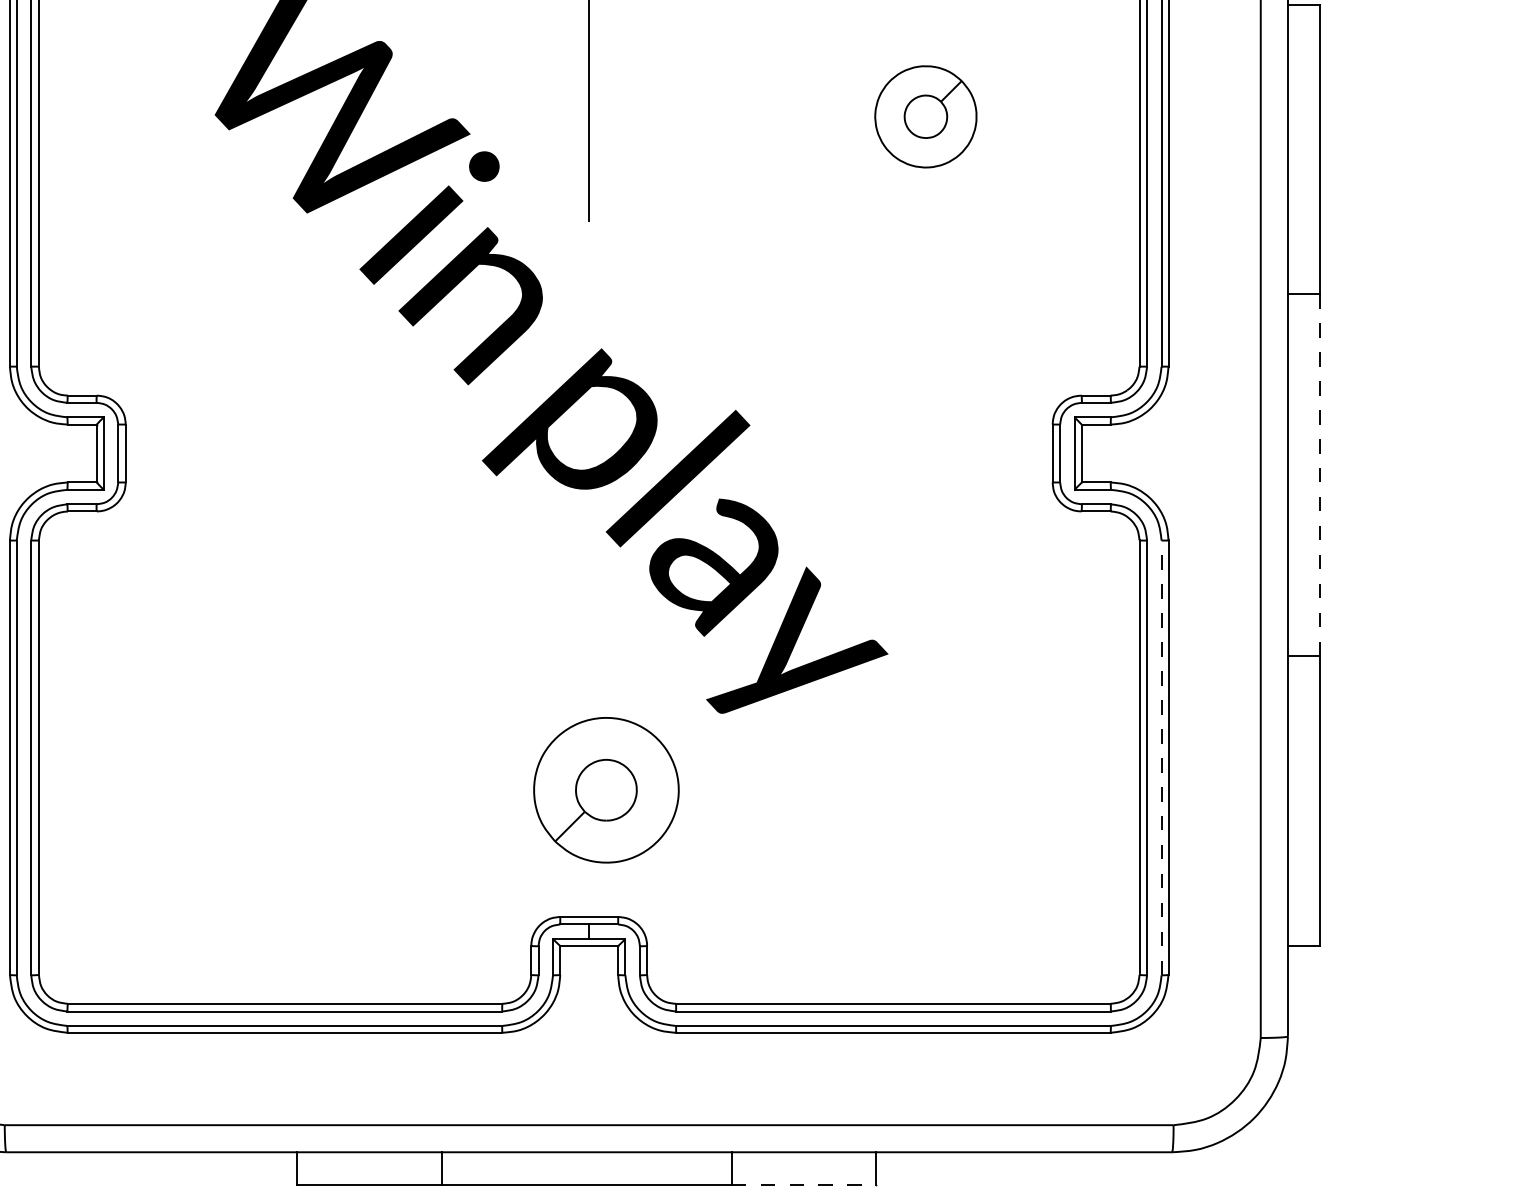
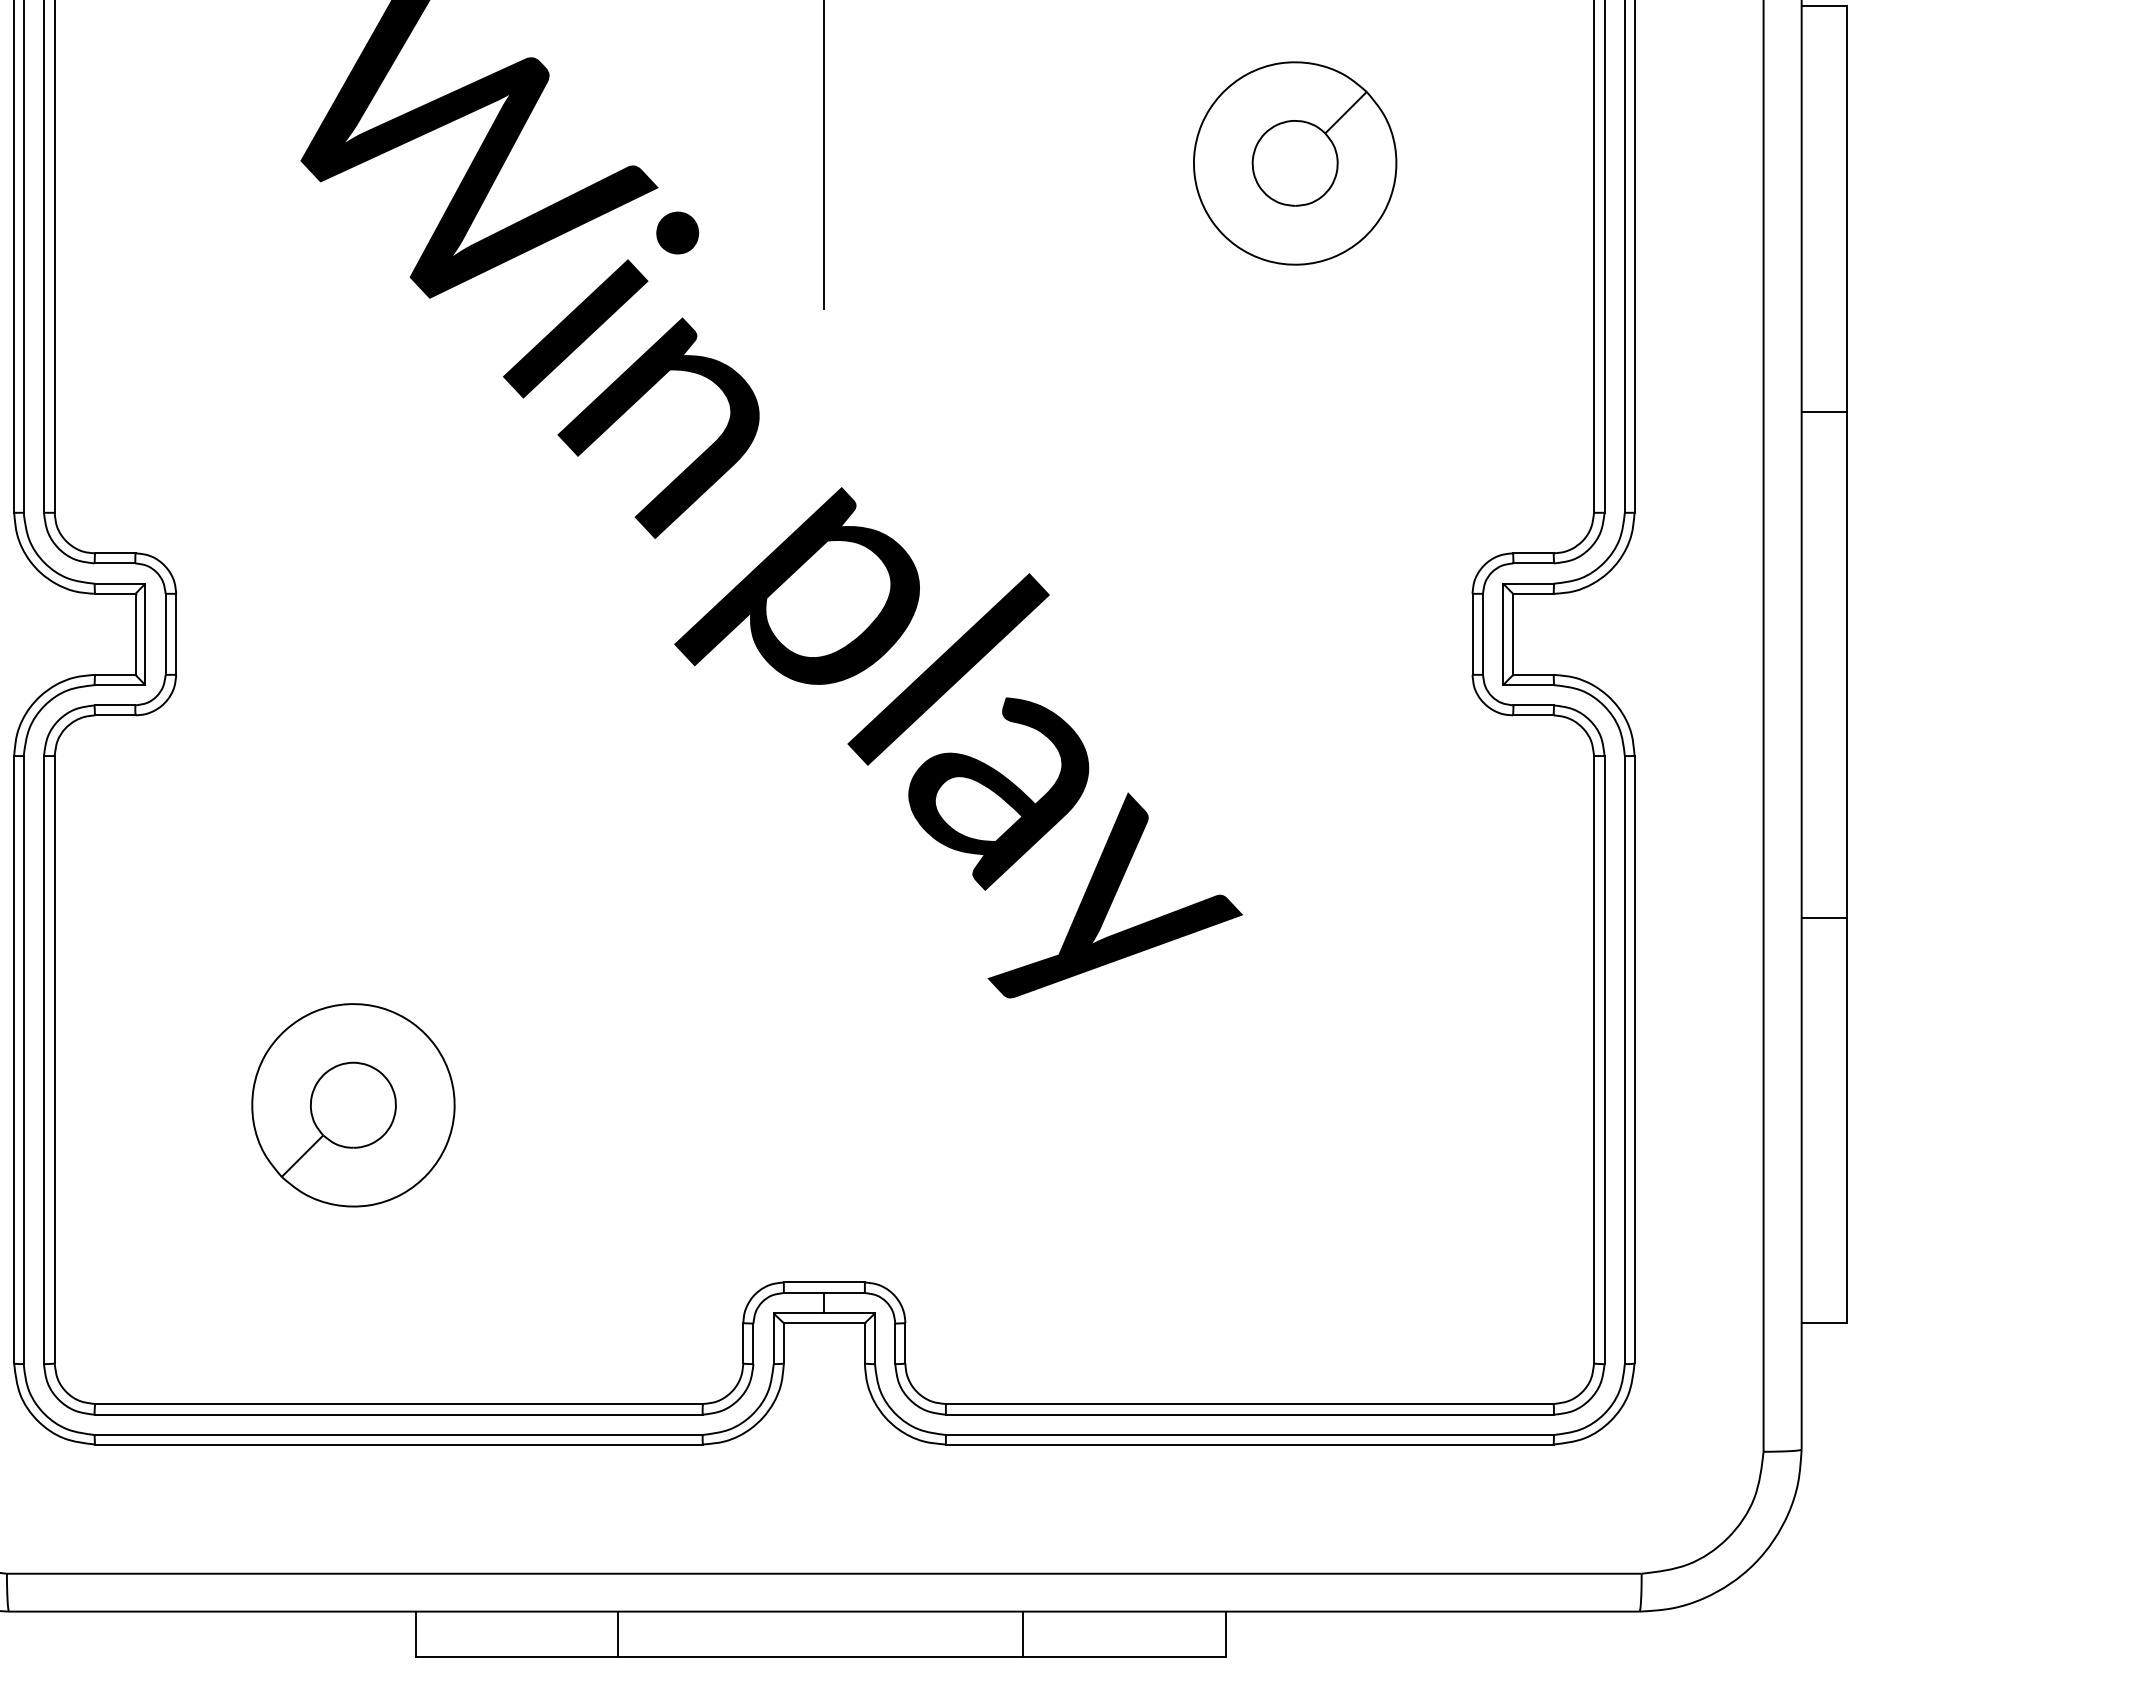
part: (926, 116) -> (1295, 163), size x1.43
line: (1320, 475) -> (1846, 664), dashed -> solid
line: (1161, 757) -> (1624, 1059), dashed -> solid
part: (606, 790) -> (353, 1105), moved
line: (804, 1185) -> (1125, 1657), dashed -> solid

